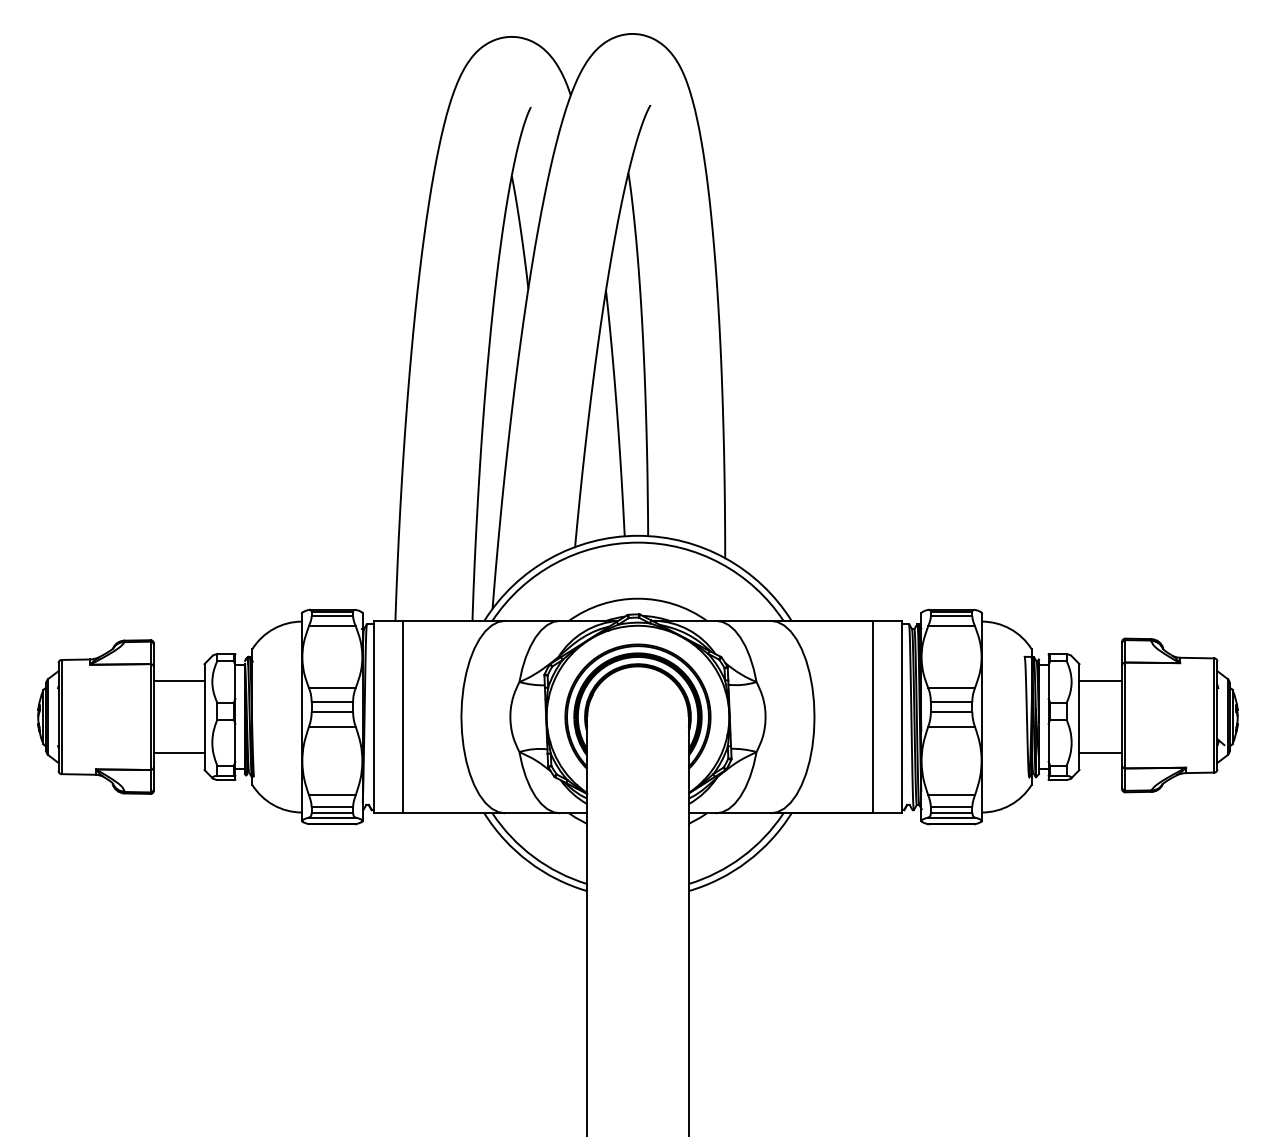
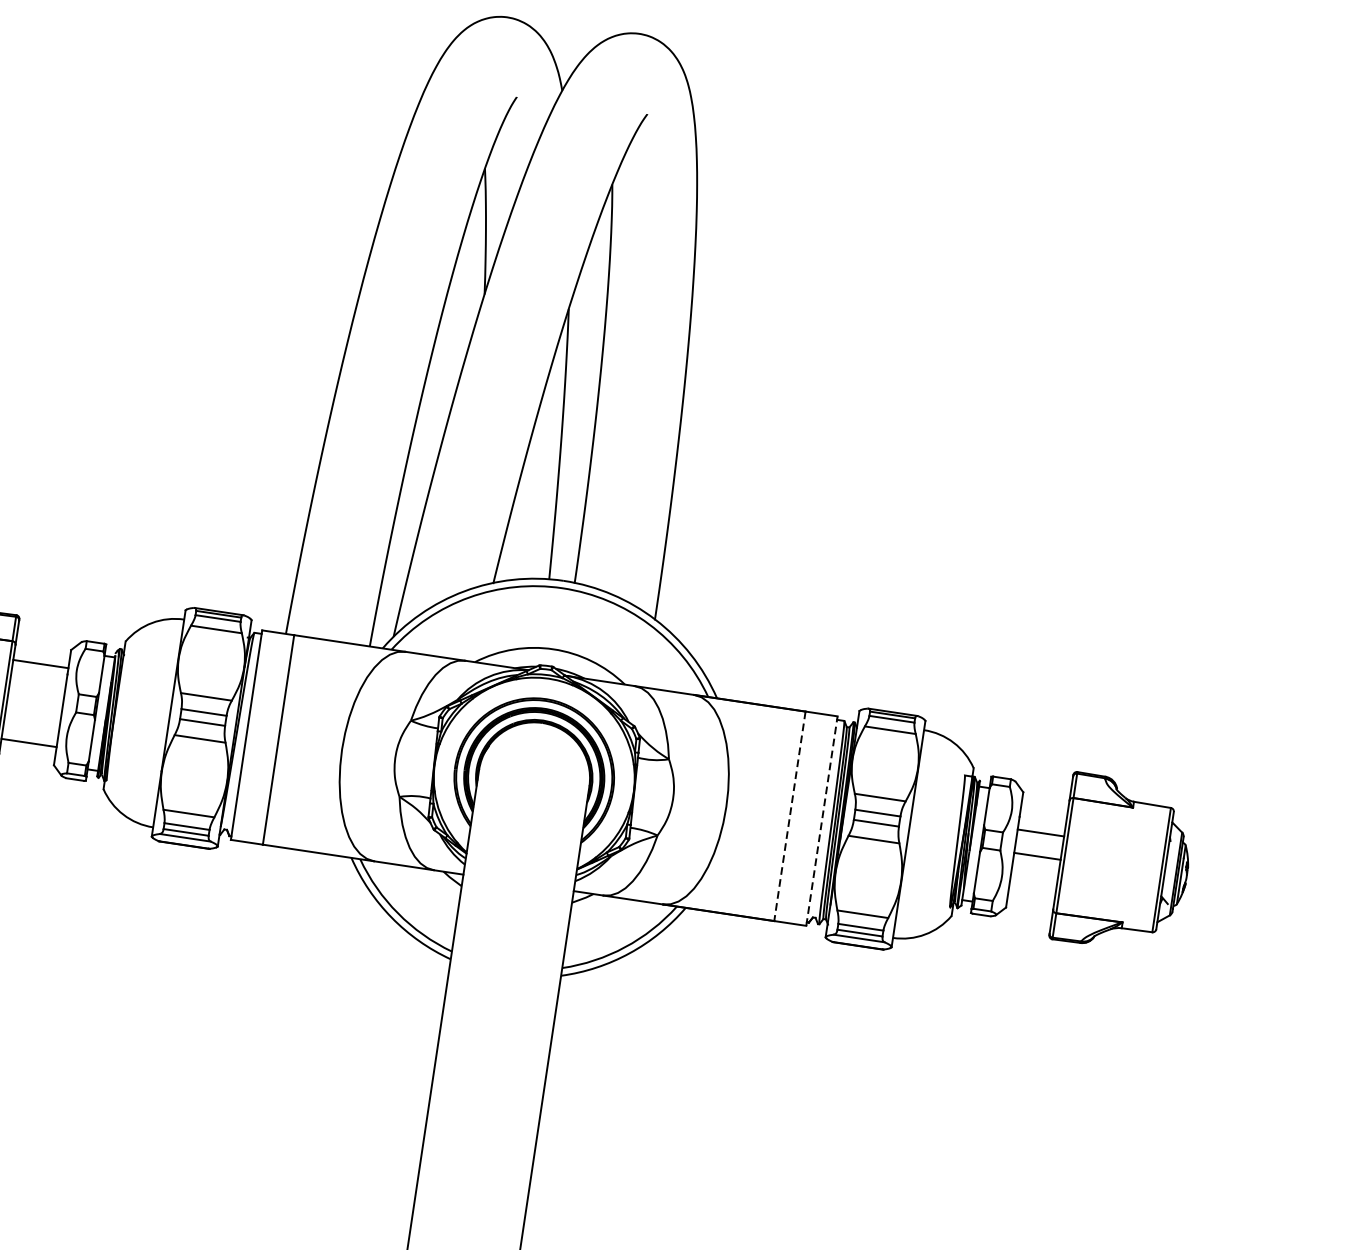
line: (1100, 680) -> (1037, 855), moved
line: (902, 716) -> (822, 820), solid -> dashed
line: (872, 717) -> (789, 816), solid -> dashed
line: (1100, 753) -> (1040, 833), moved

